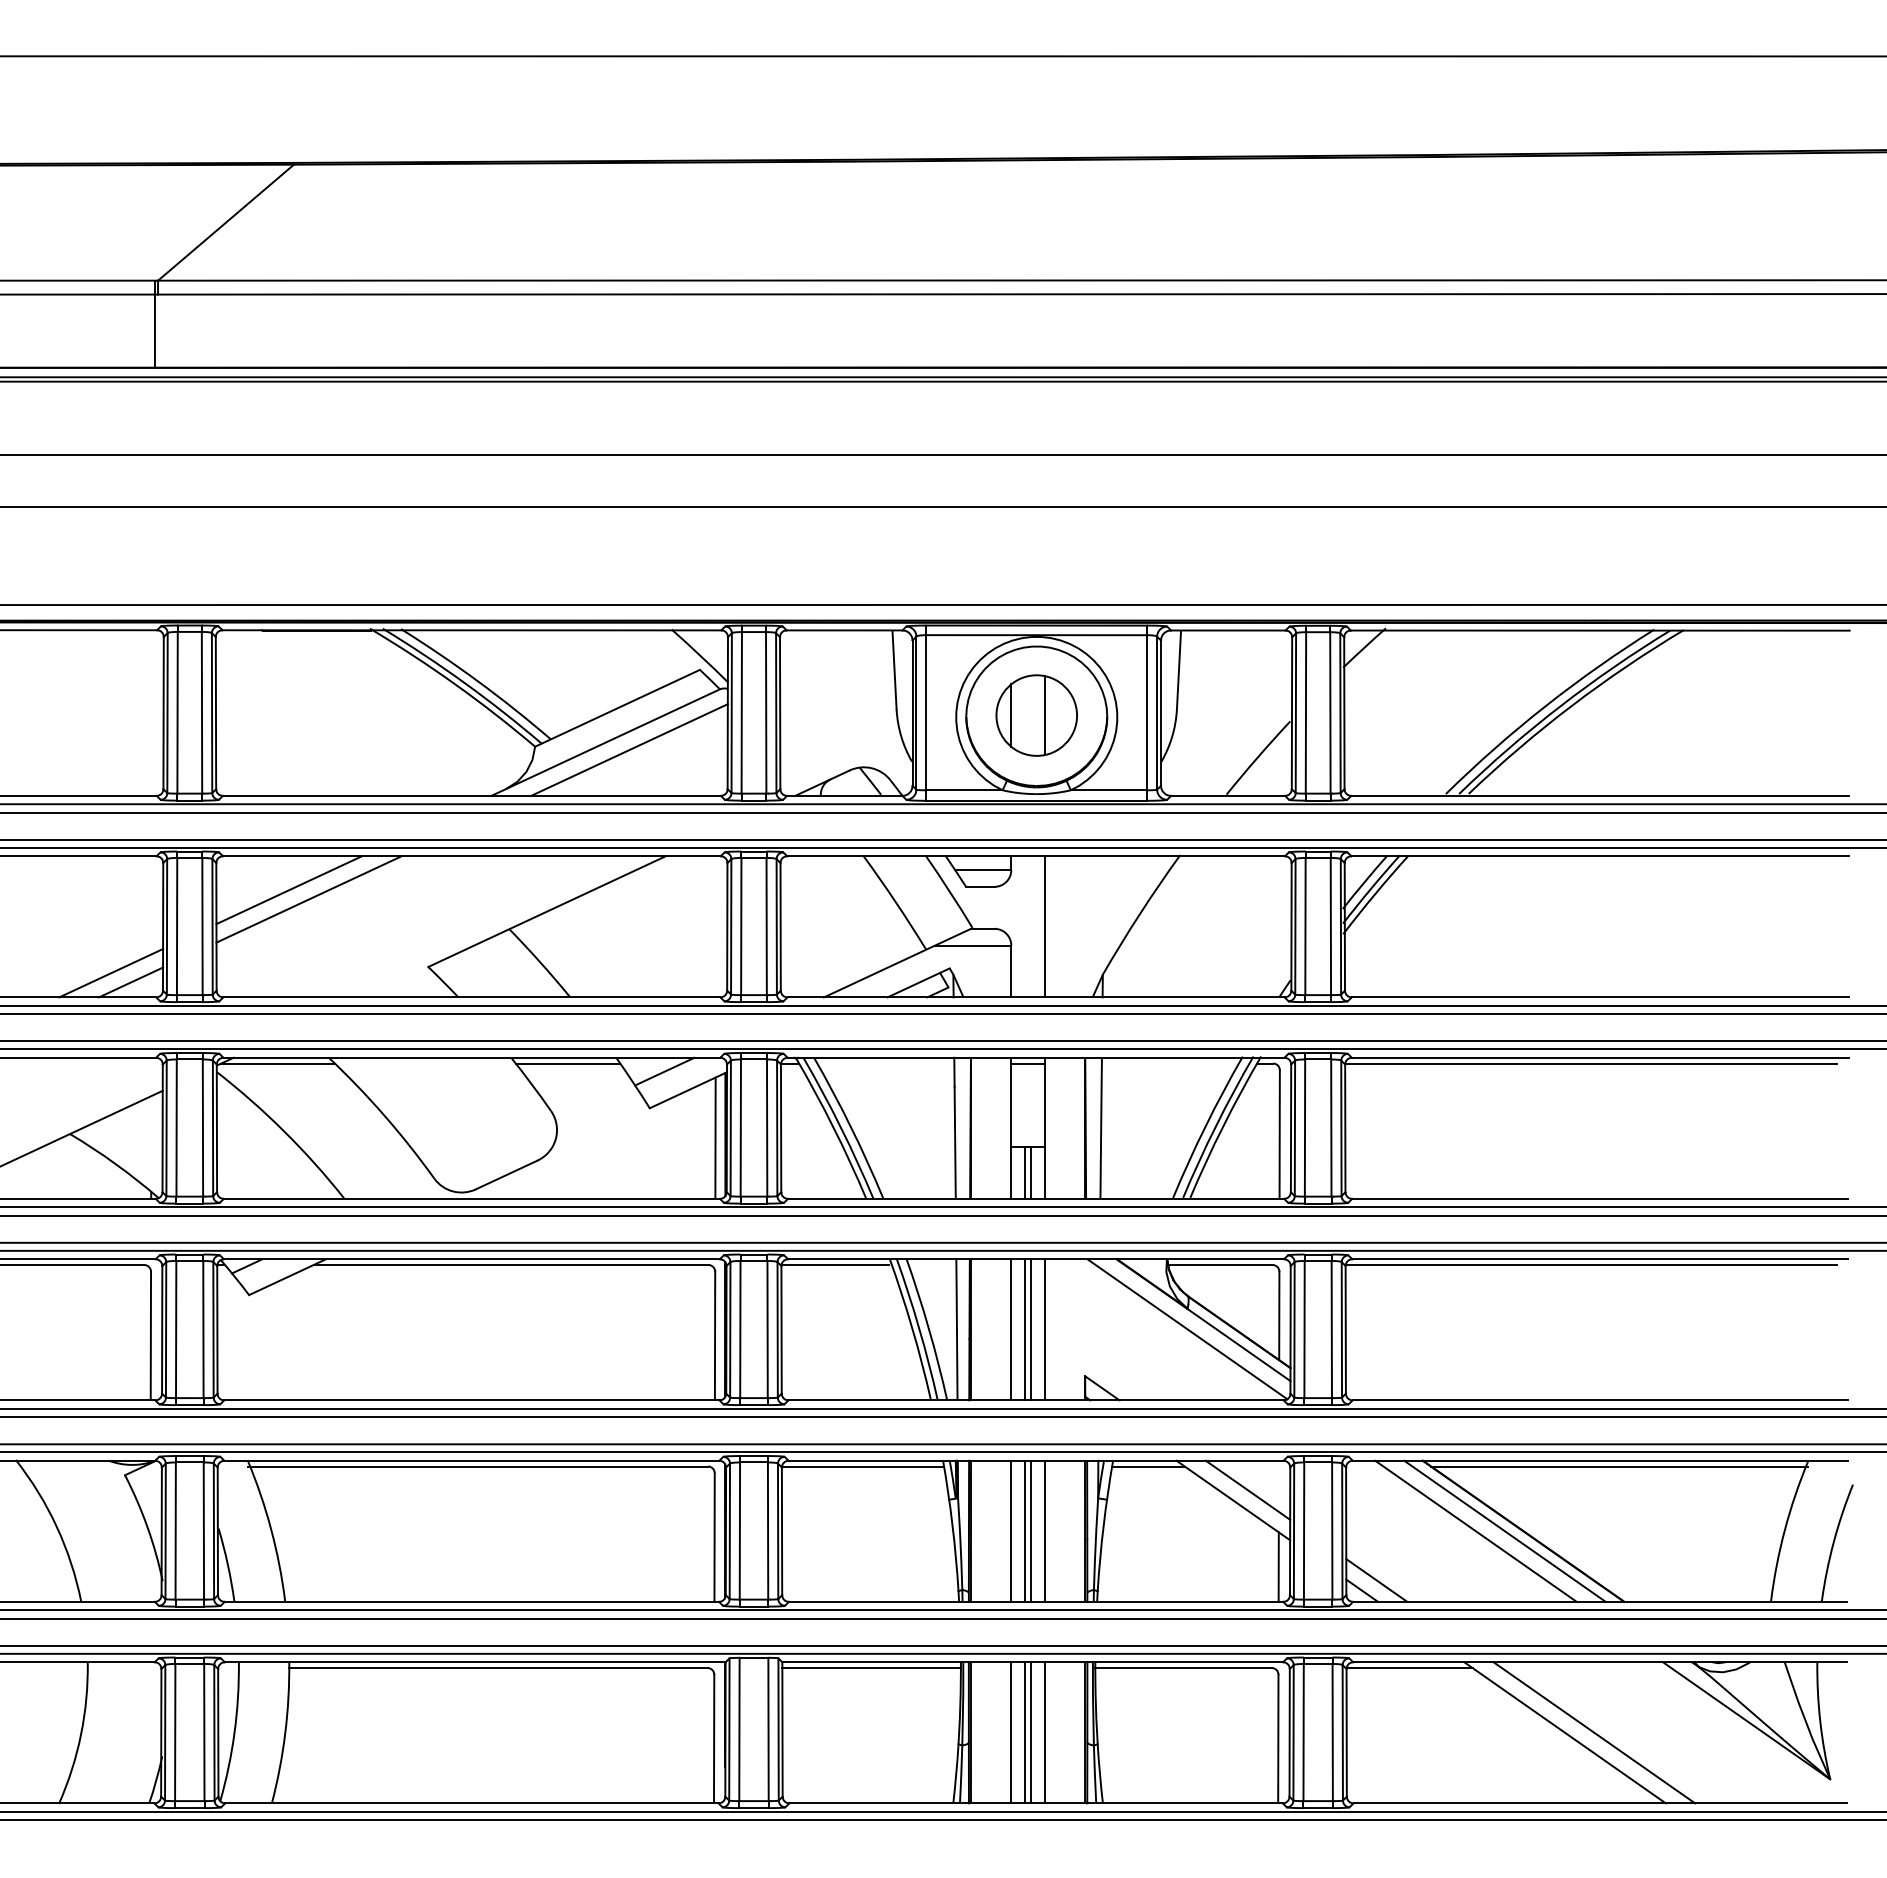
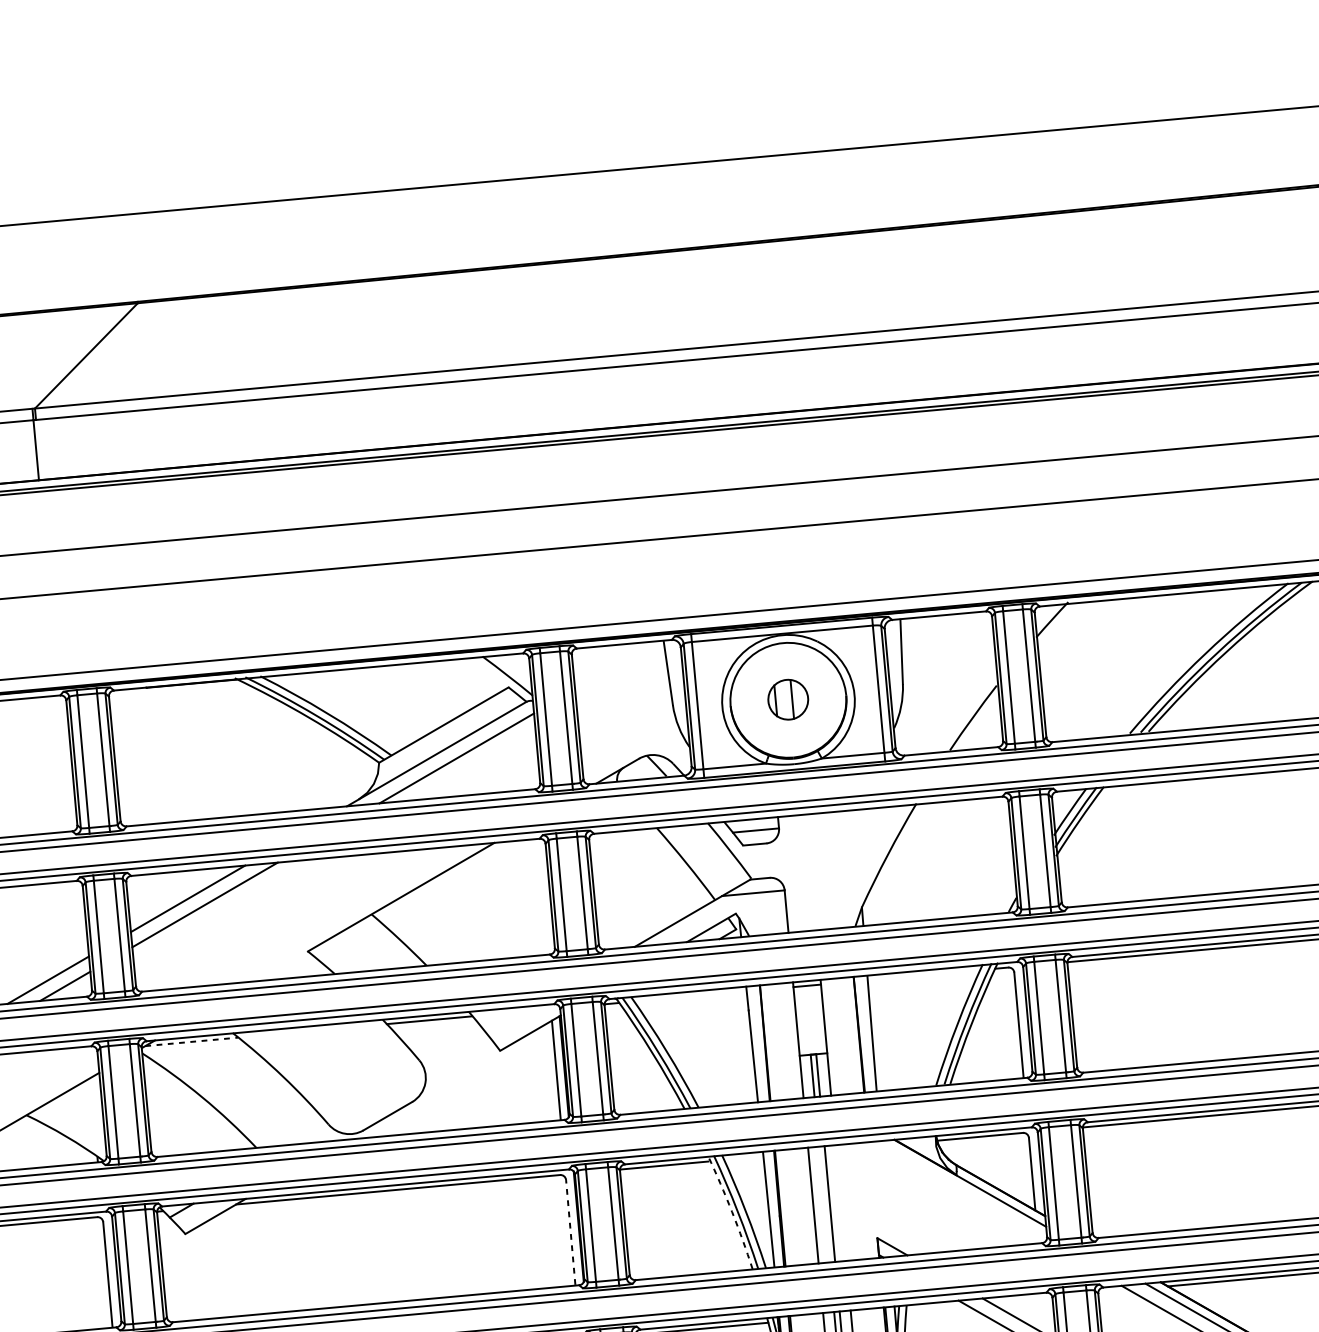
part: (1036, 715) -> (788, 699), size x0.6
line: (1044, 926) -> (810, 872), removed
line: (278, 1063) -> (192, 1041), solid -> dashed
line: (664, 1071) -> (509, 1019), removed
arc: (912, 1328) -> (732, 1211), solid -> dashed
line: (1024, 1329) -> (824, 1204), removed
line: (1044, 1329) -> (840, 1202), removed
line: (1187, 1329) -> (957, 1192), removed
line: (715, 1335) -> (571, 1232), solid -> dashed
line: (1148, 1466) -> (936, 1307), removed

